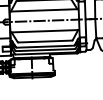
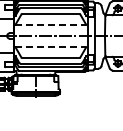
line: (44, 9) -> (51, 24), solid -> dashed
line: (45, 31) -> (51, 47), solid -> dashed

